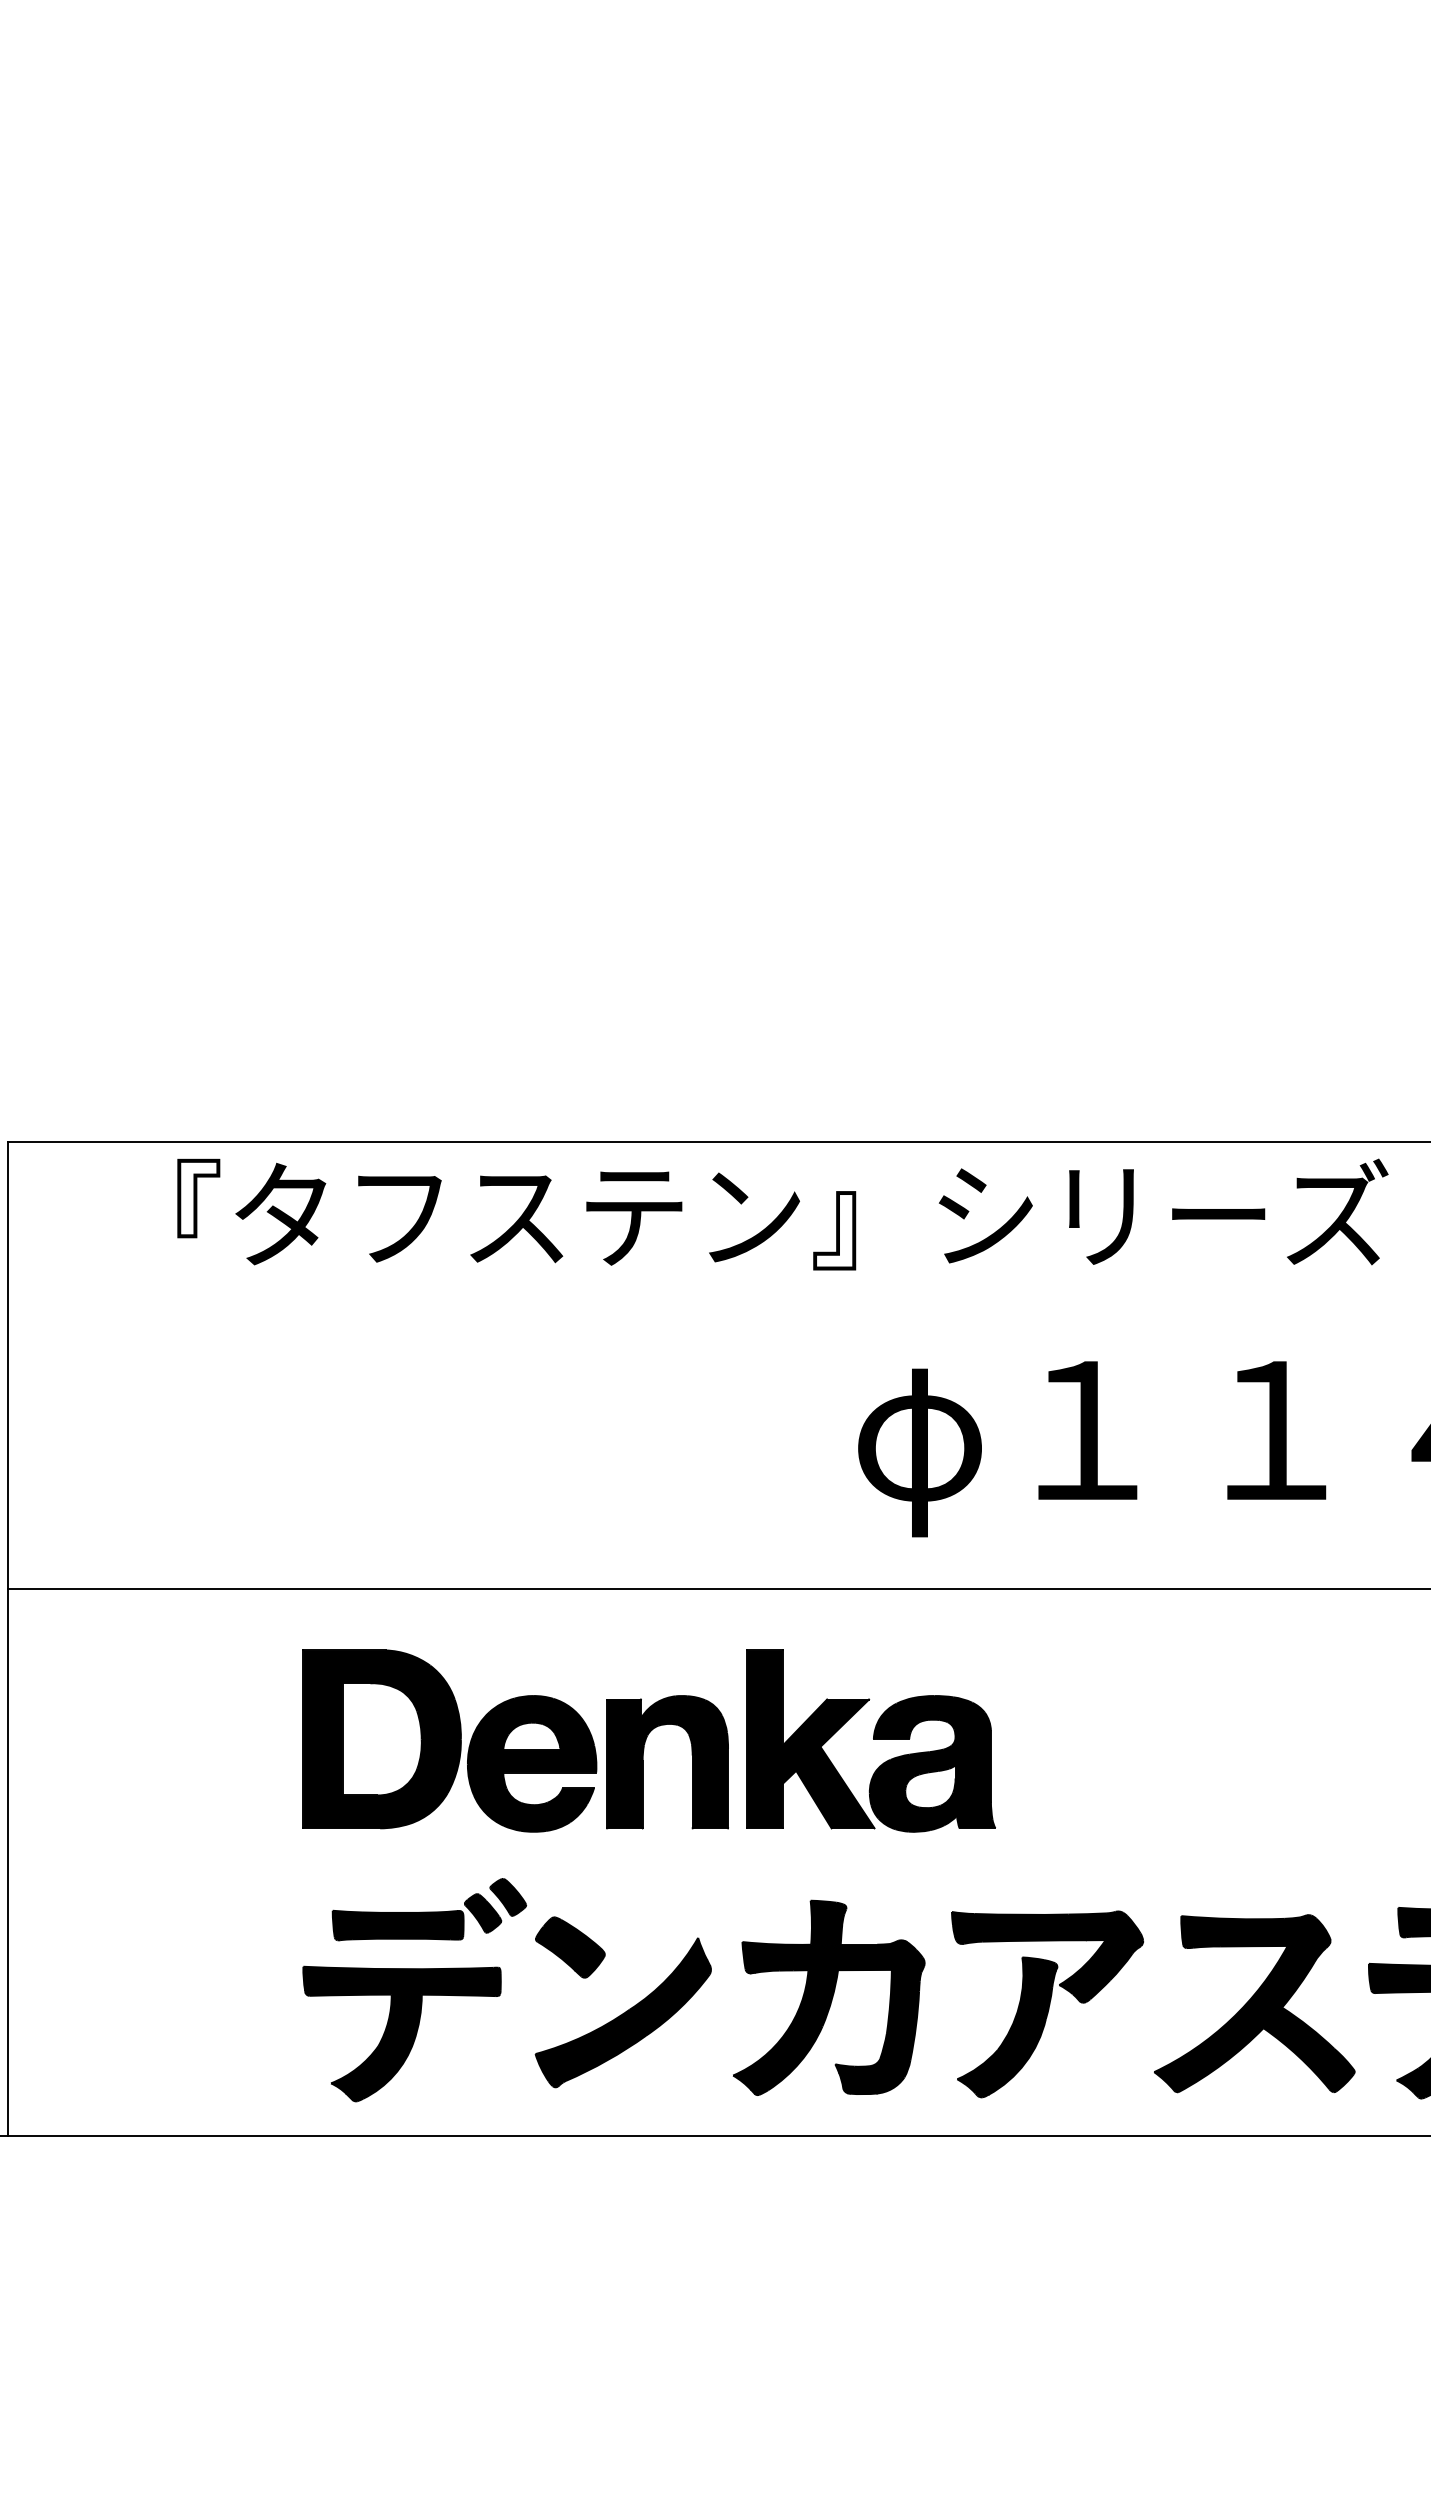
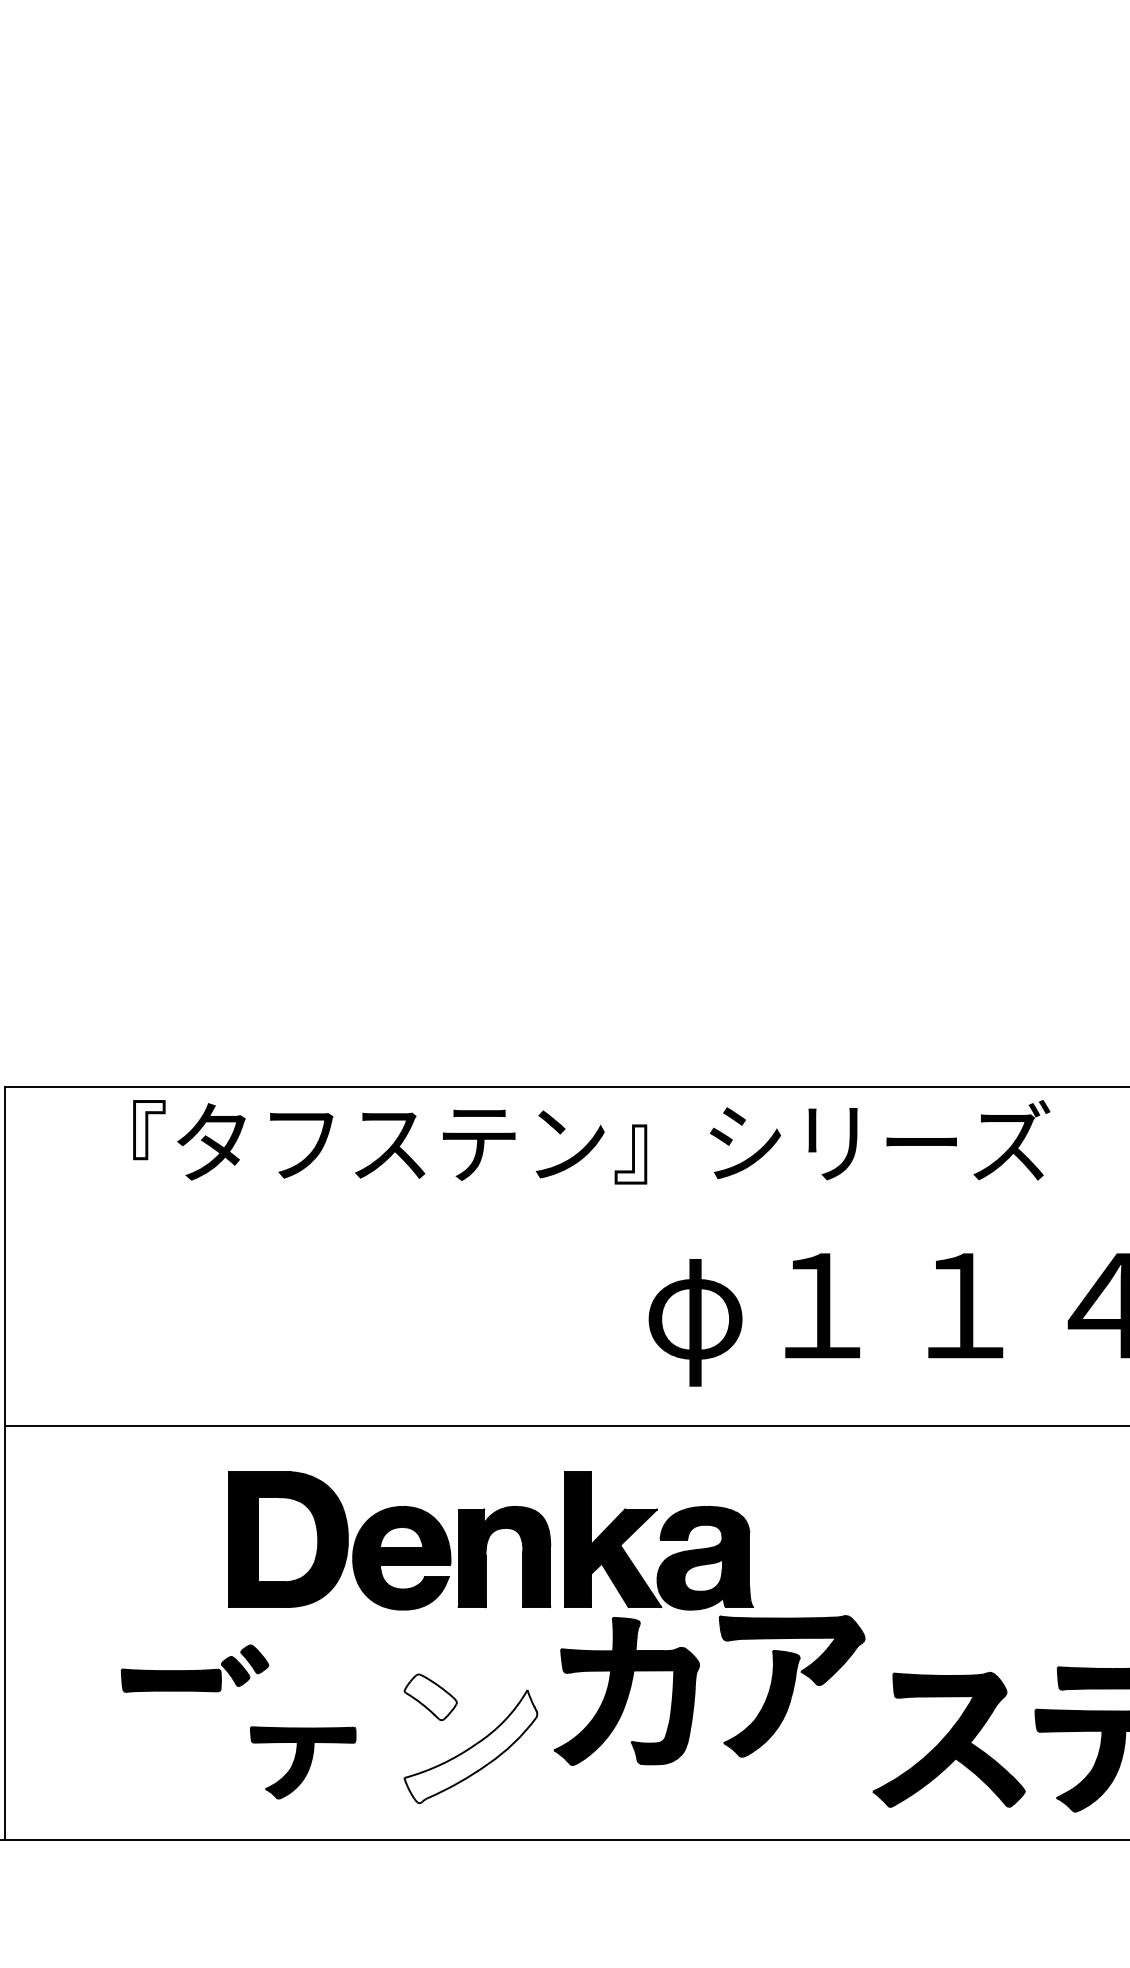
part: (430, 1909) -> (195, 1668), moved
fill: (570, 1947) -> (430, 1697), removed
part: (828, 1997) -> (626, 1691), moved
part: (1046, 2004) -> (791, 1686), moved
fill: (622, 2012) -> (470, 1746), removed
part: (400, 2033) -> (302, 1762), size x0.7

